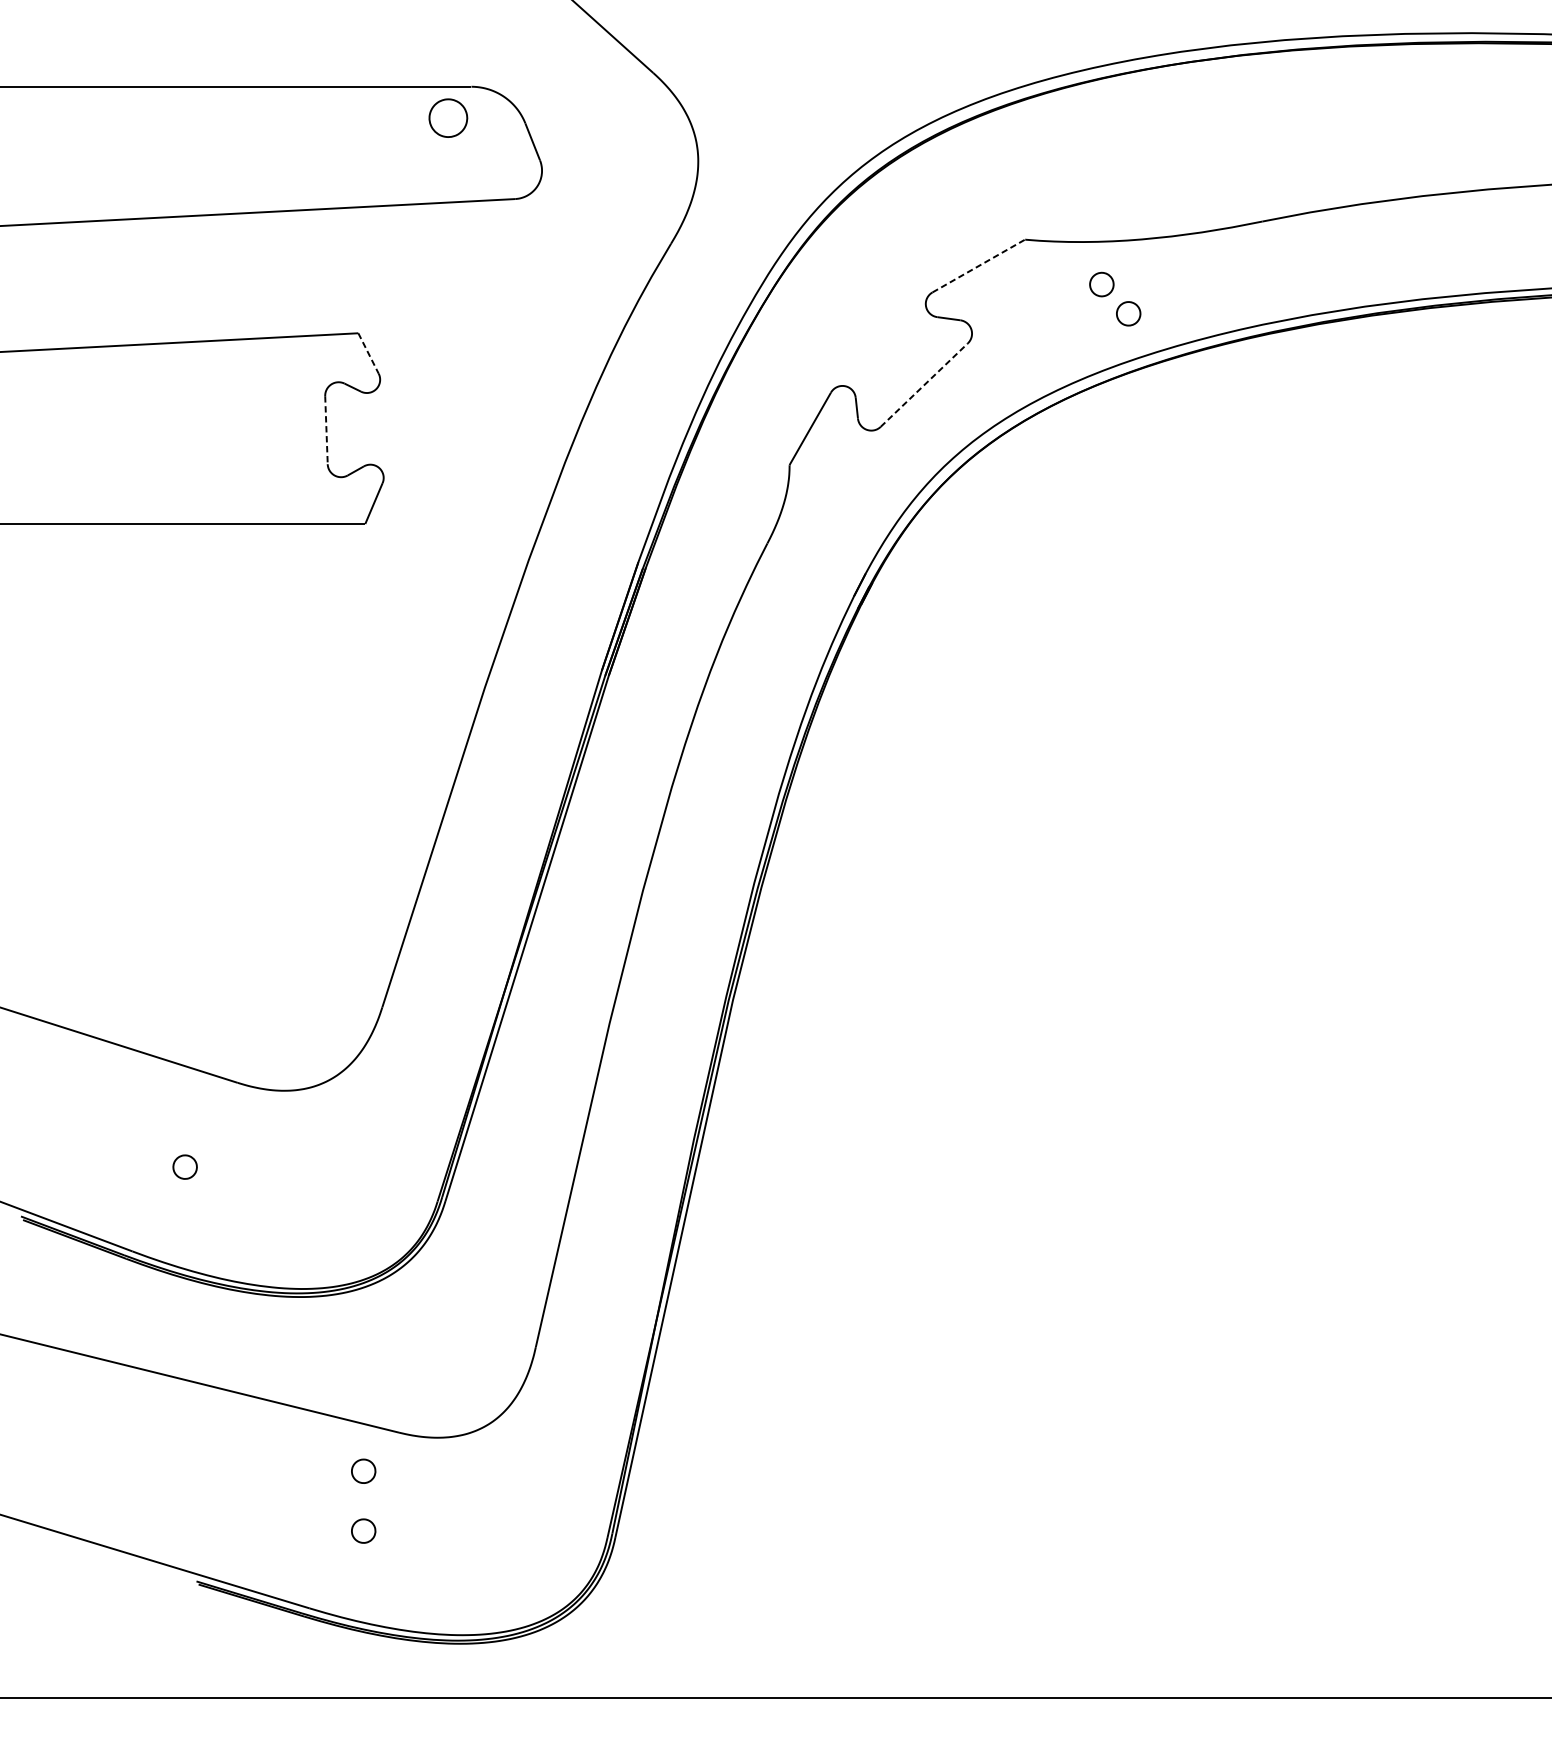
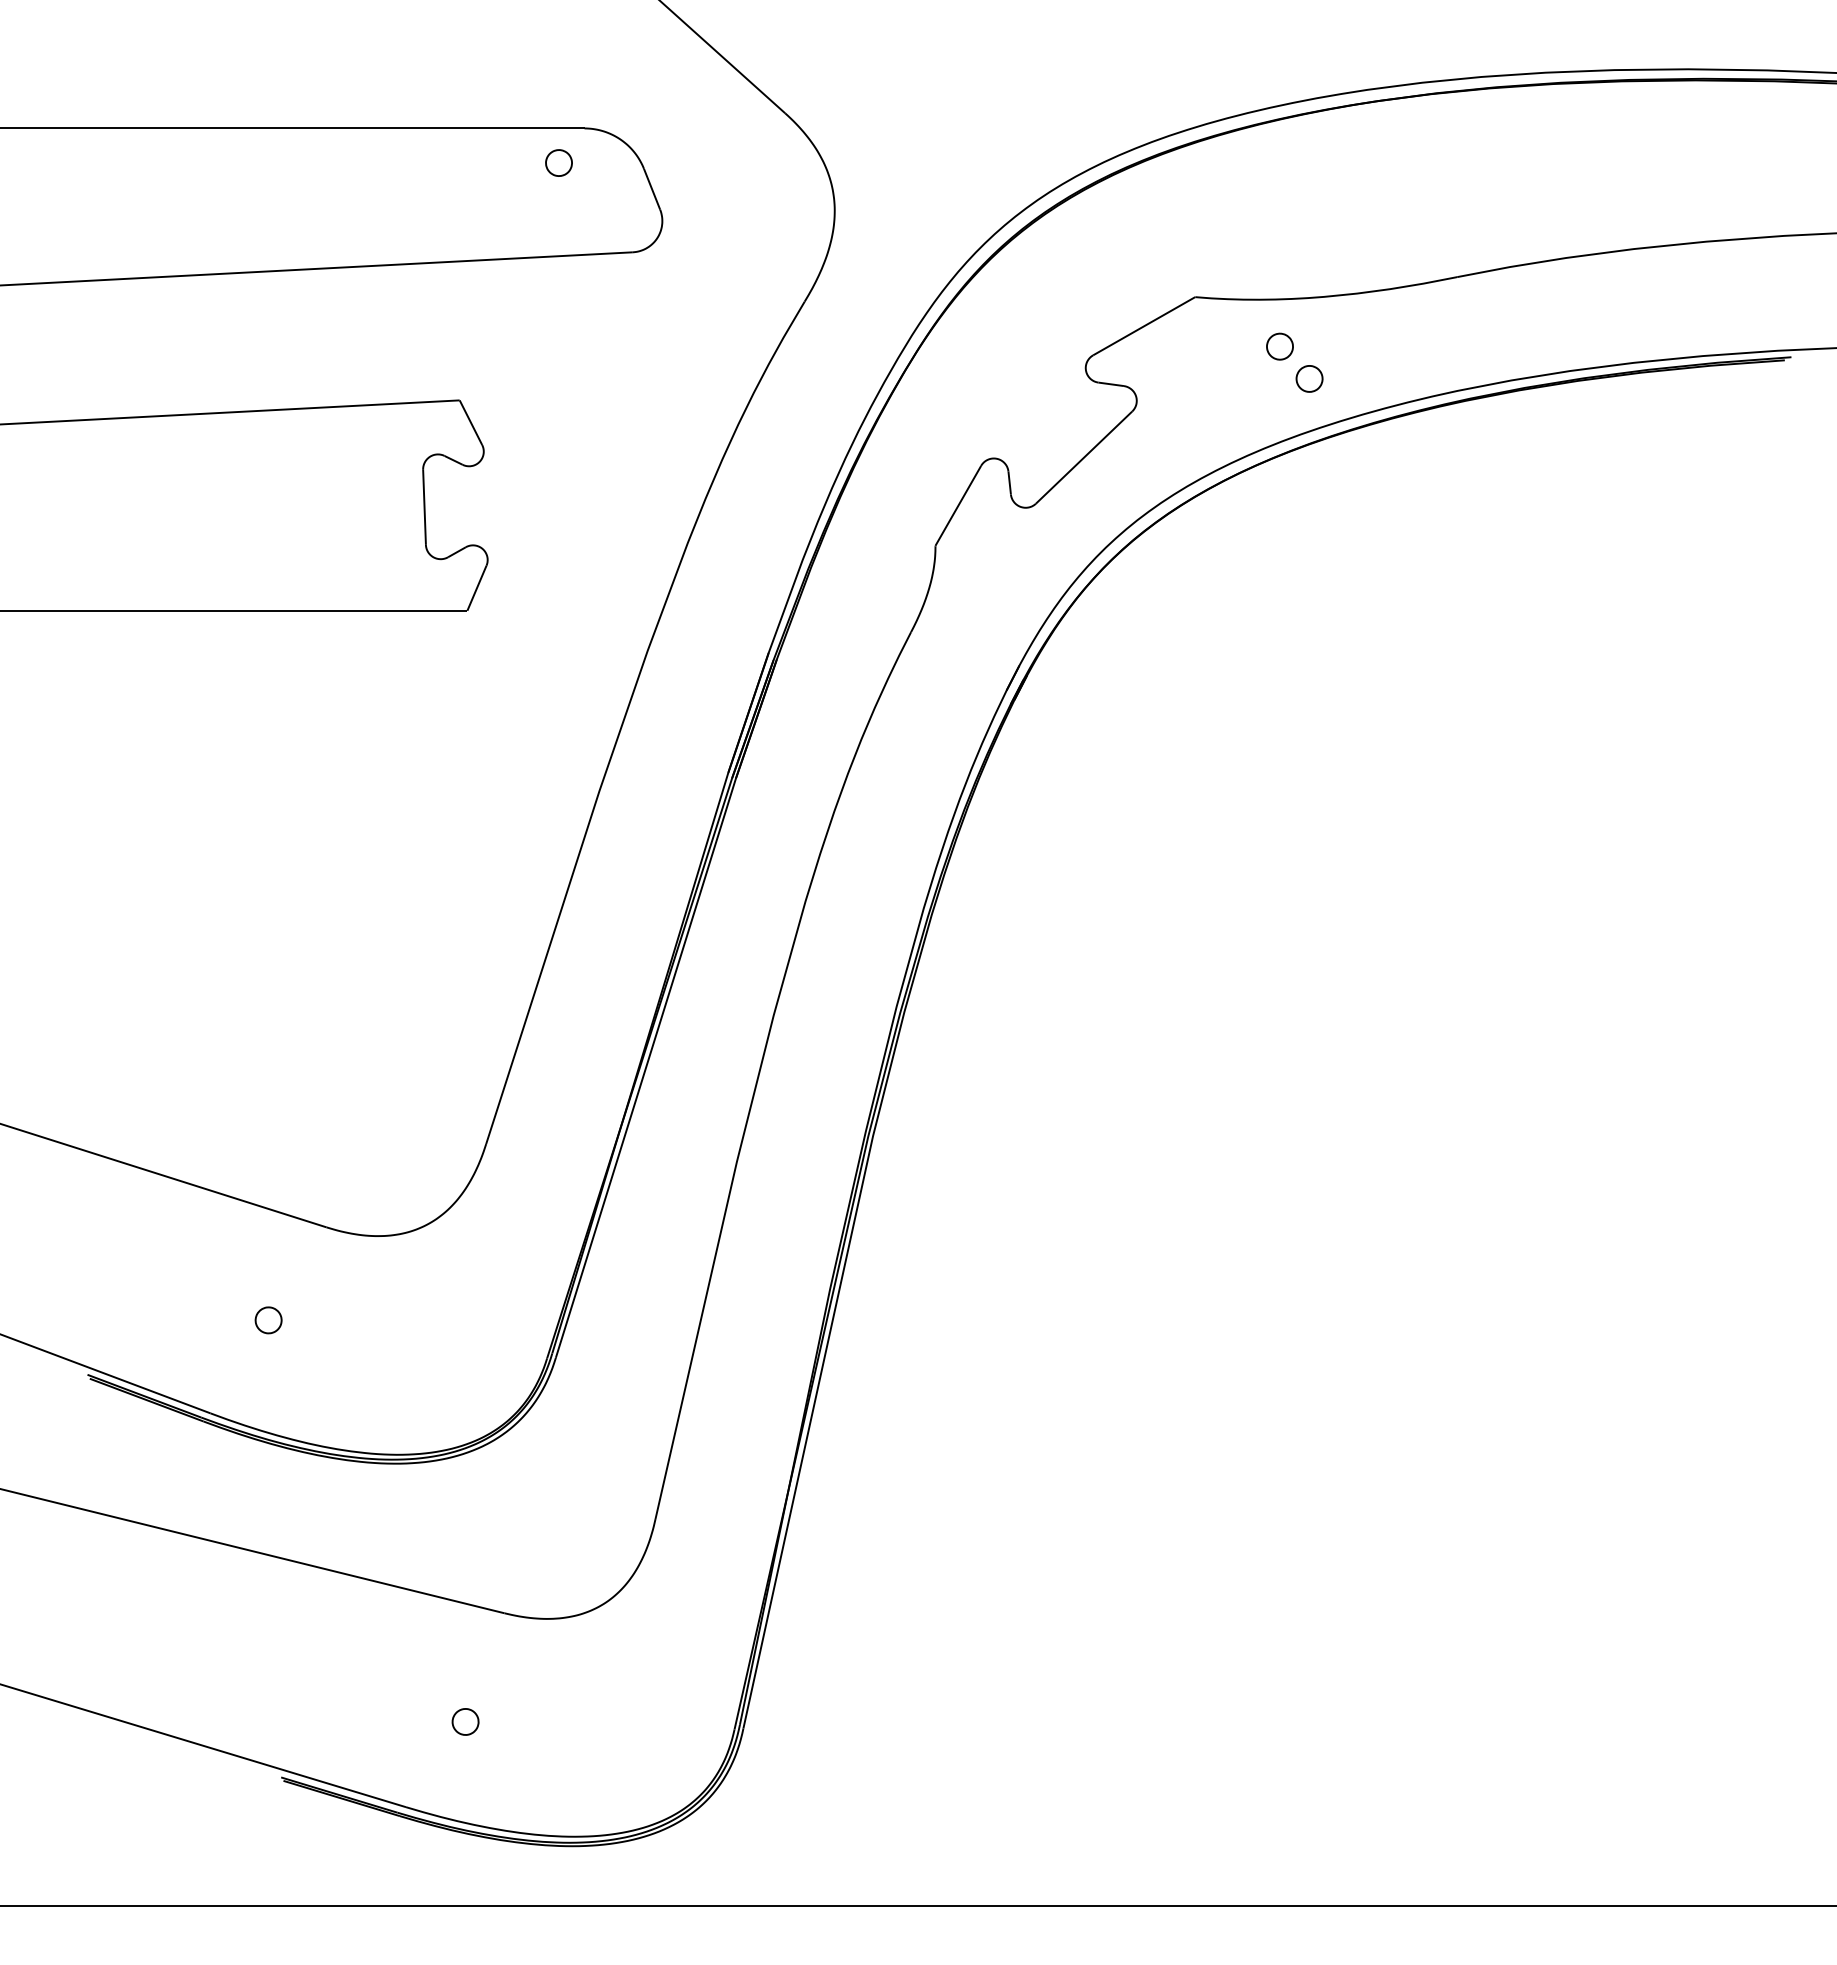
part: (447, 117) -> (558, 162), size x0.62
line: (979, 266) -> (1144, 326), dashed -> solid
line: (369, 354) -> (471, 423), dashed -> solid
line: (924, 385) -> (1084, 457), dashed -> solid
line: (326, 430) -> (424, 507), dashed -> solid
part: (363, 1470) -> (465, 1655), removed

